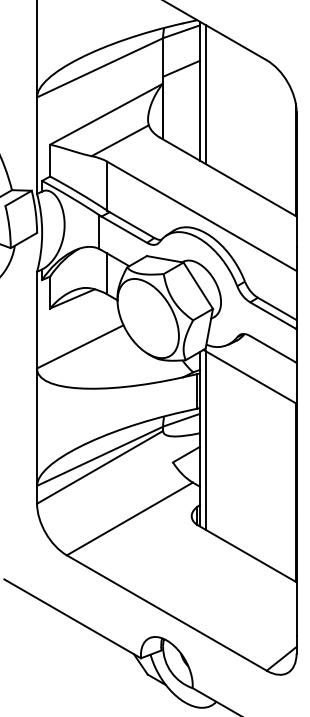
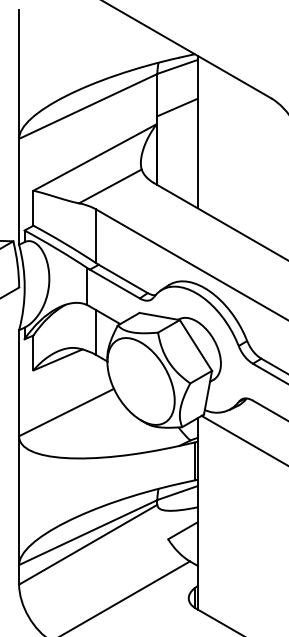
line: (206, 94) -> (204, 135), removed
line: (206, 440) -> (204, 515), removed

